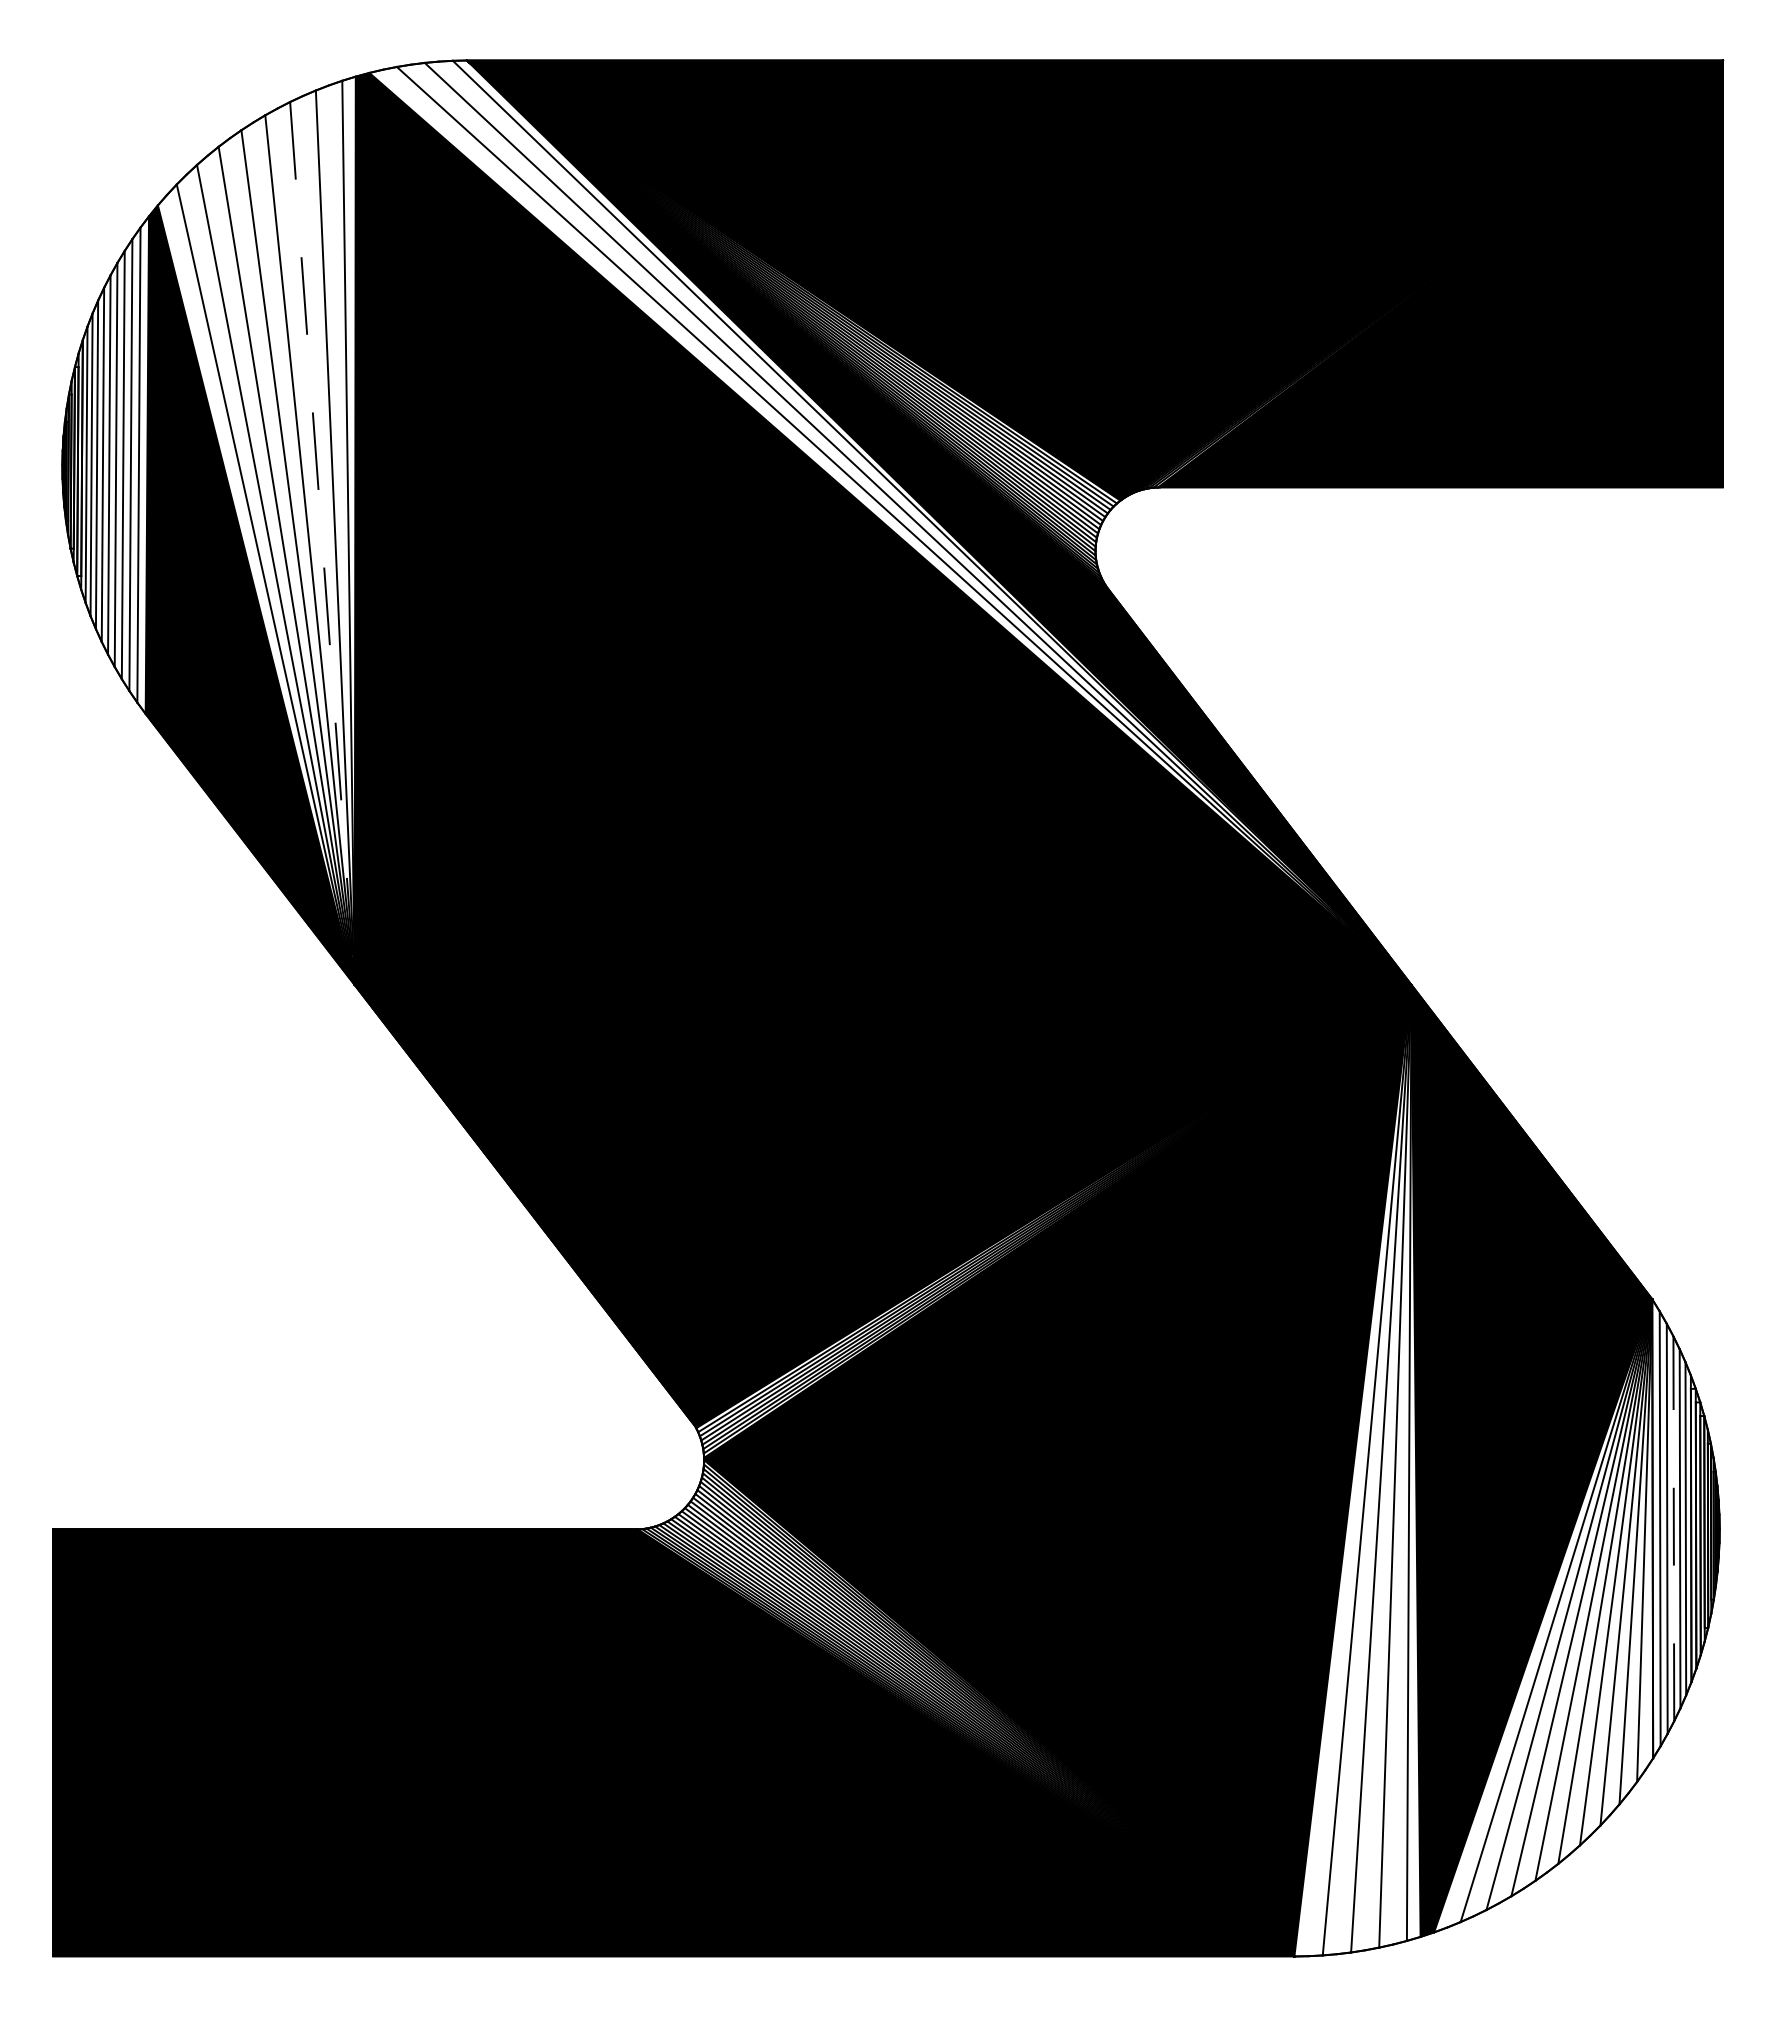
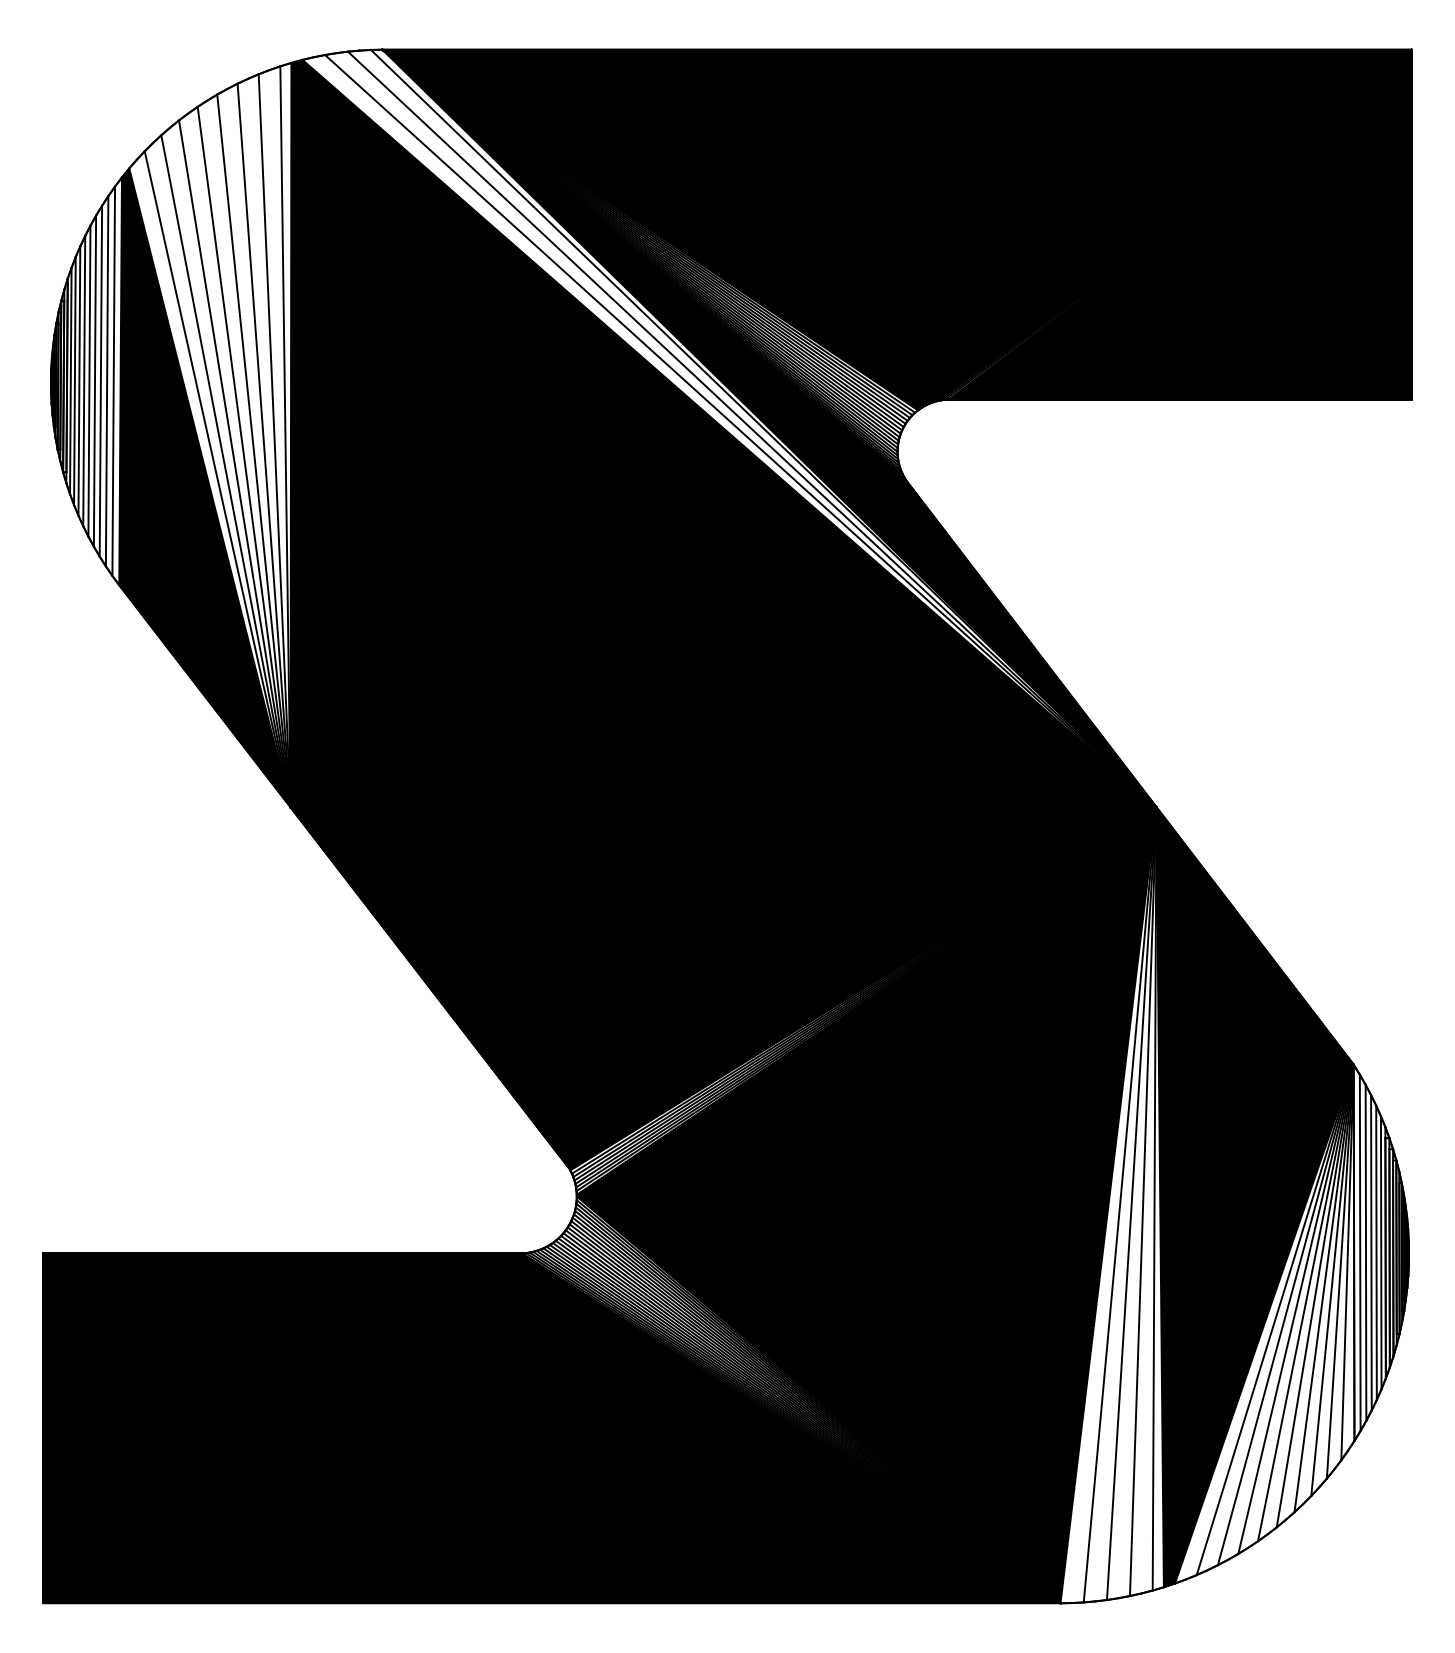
line: (322, 543) -> (264, 445), dashed -> solid
line: (1673, 1528) -> (1371, 1252), dashed -> solid

